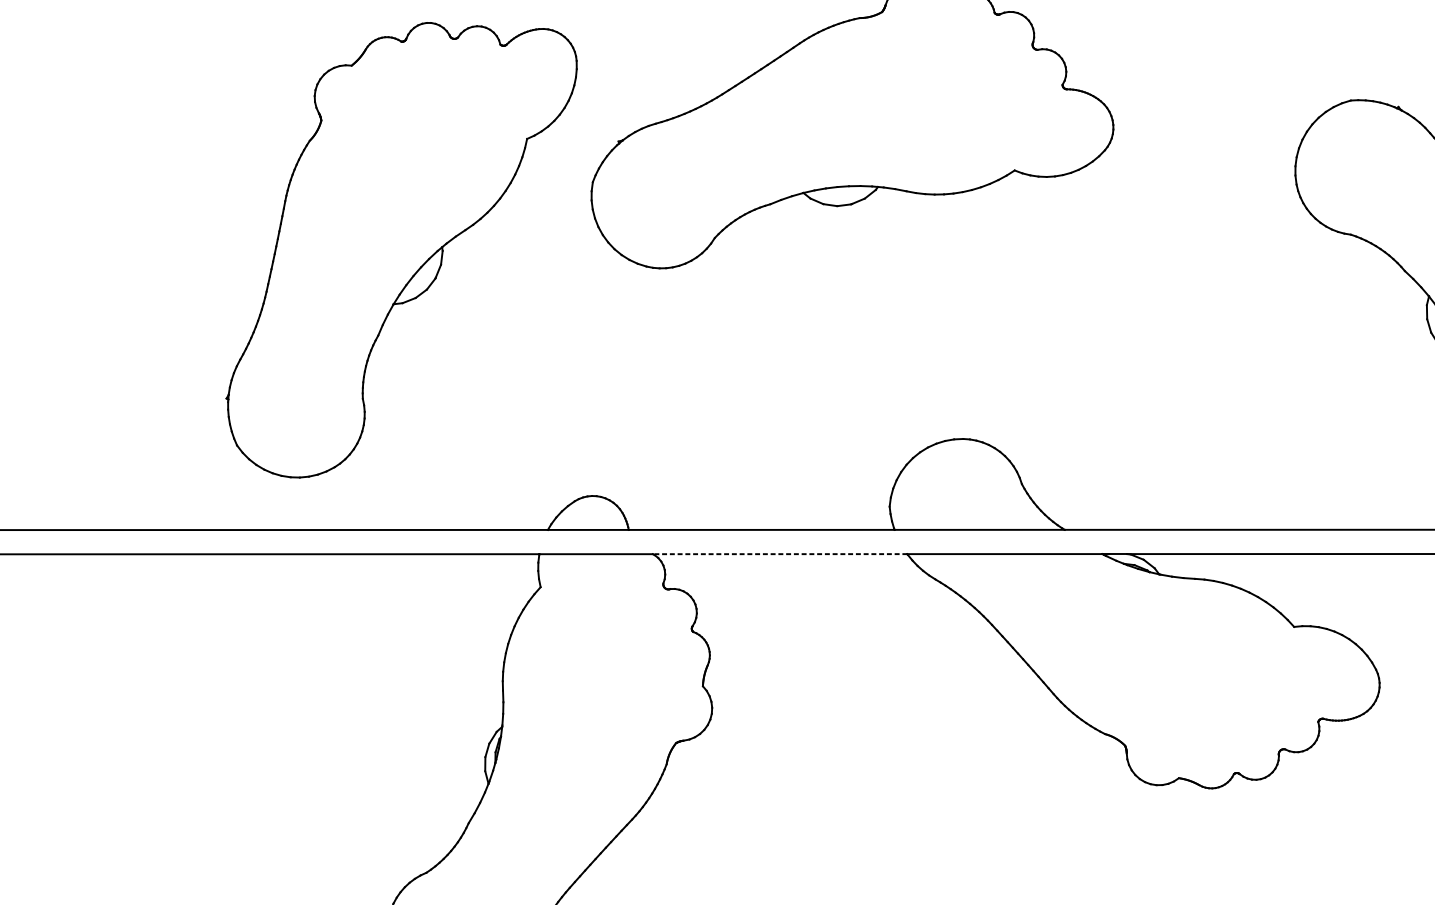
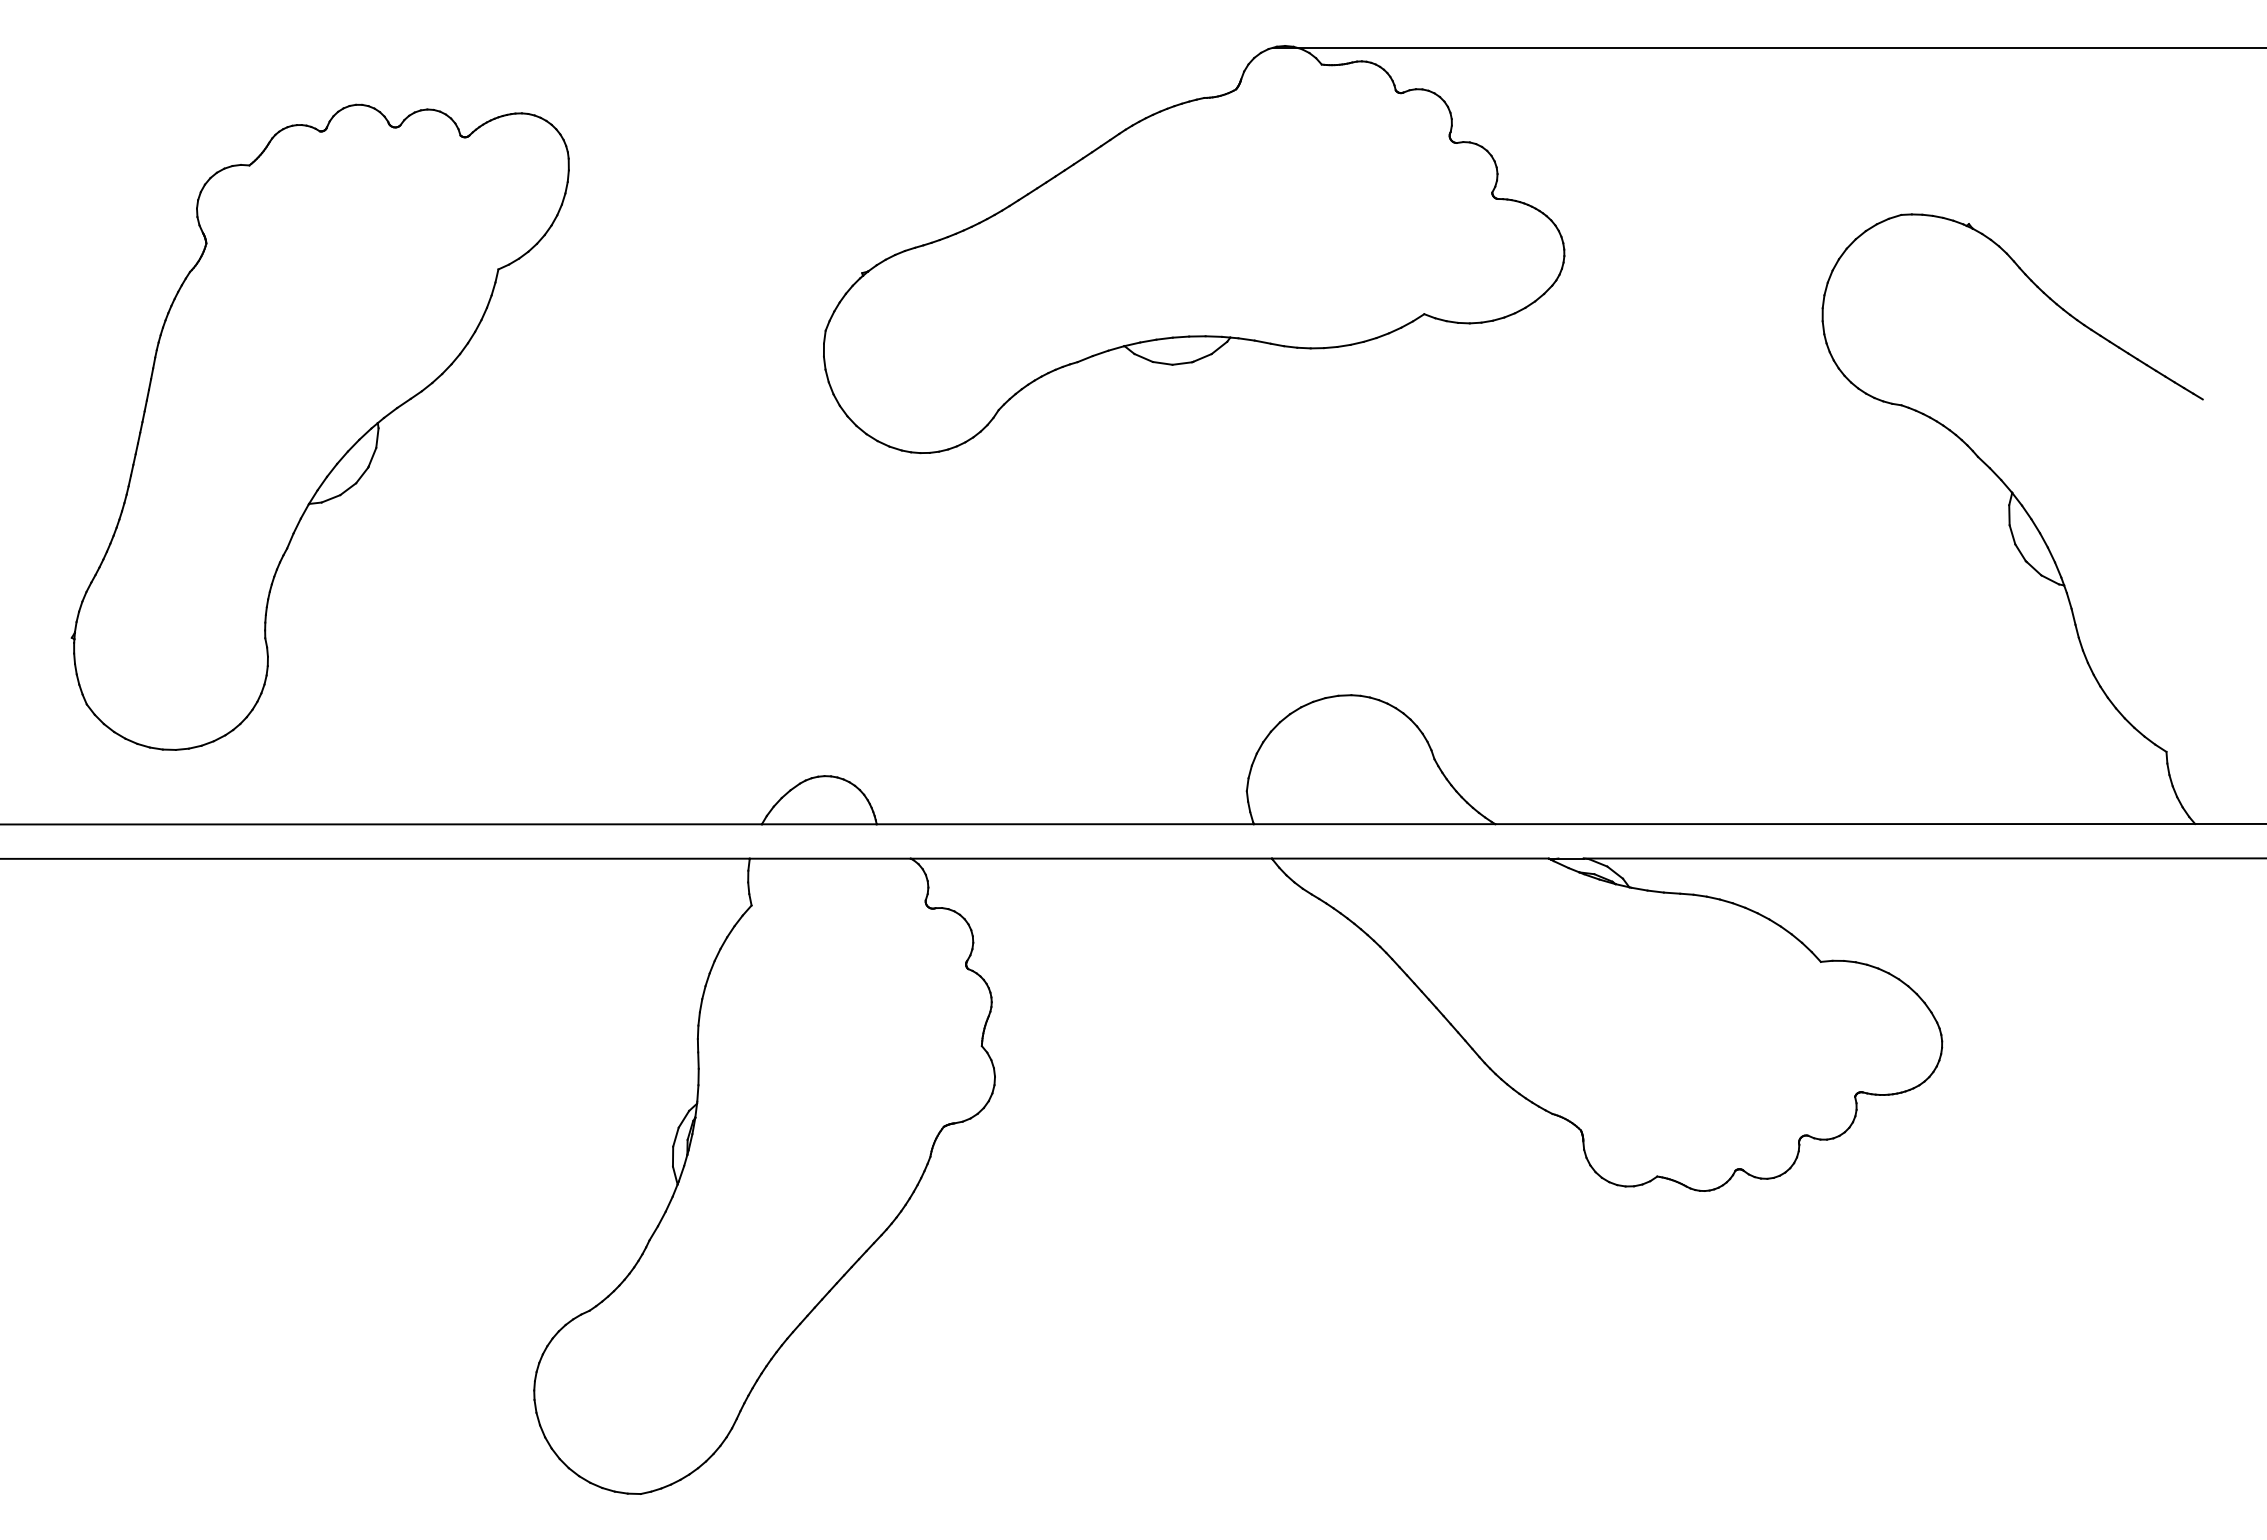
part: (401, 249) -> (319, 426), moved
line: (780, 554) -> (1091, 858), dashed -> solid

